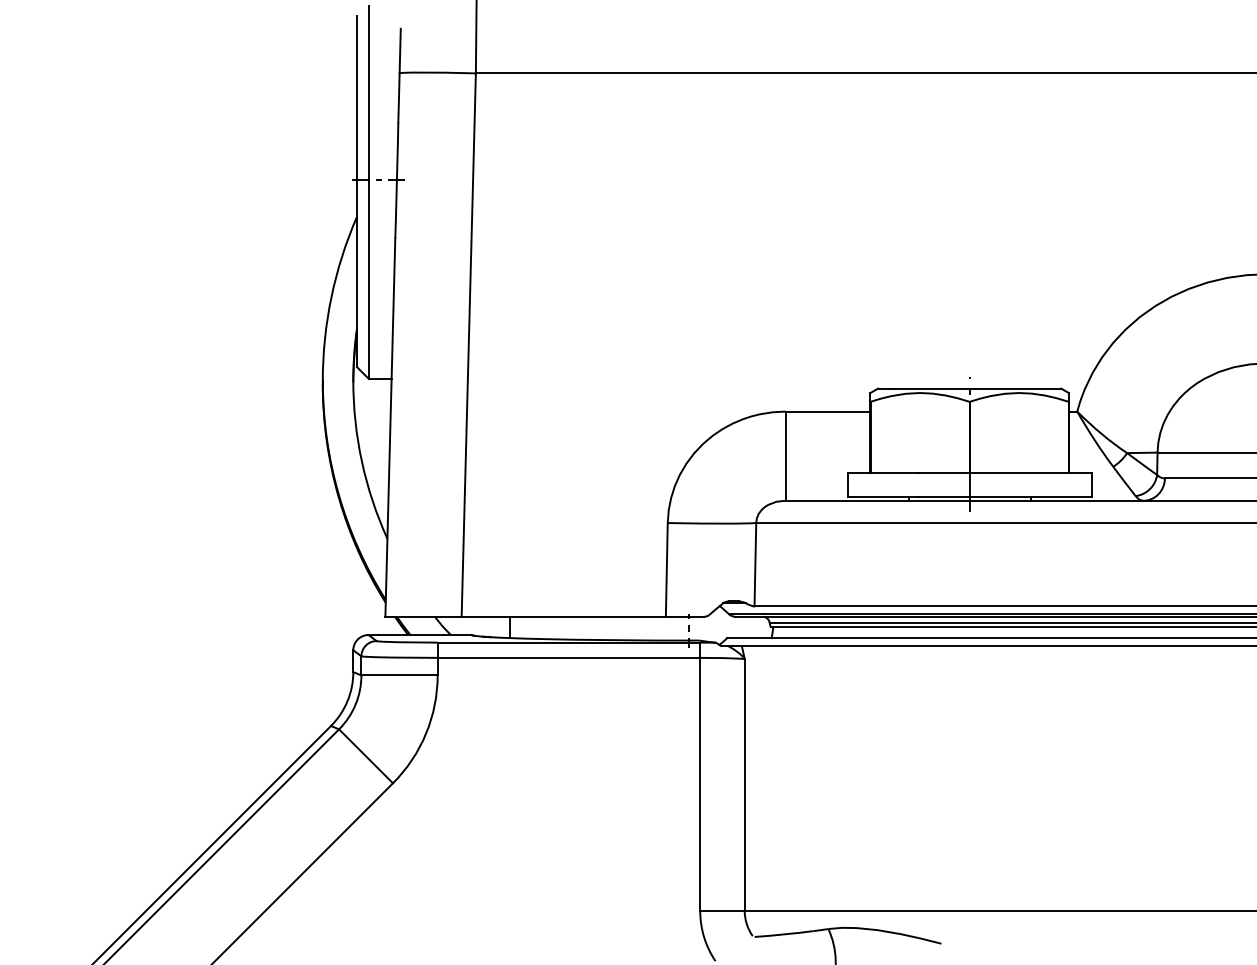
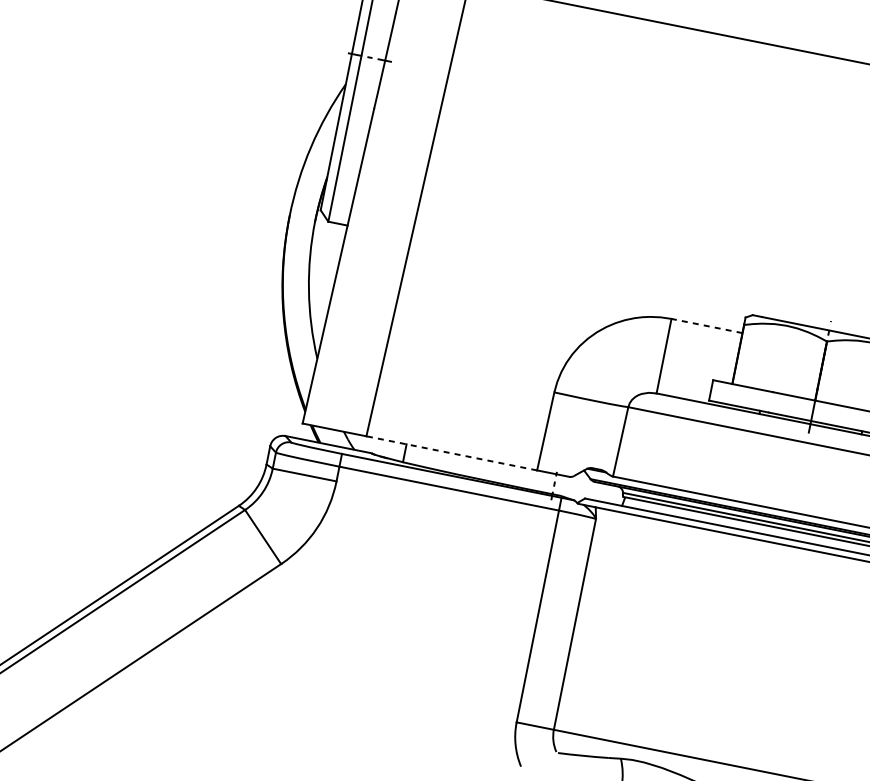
line: (827, 411) -> (706, 325), solid -> dashed
line: (563, 616) -> (451, 453), solid -> dashed

